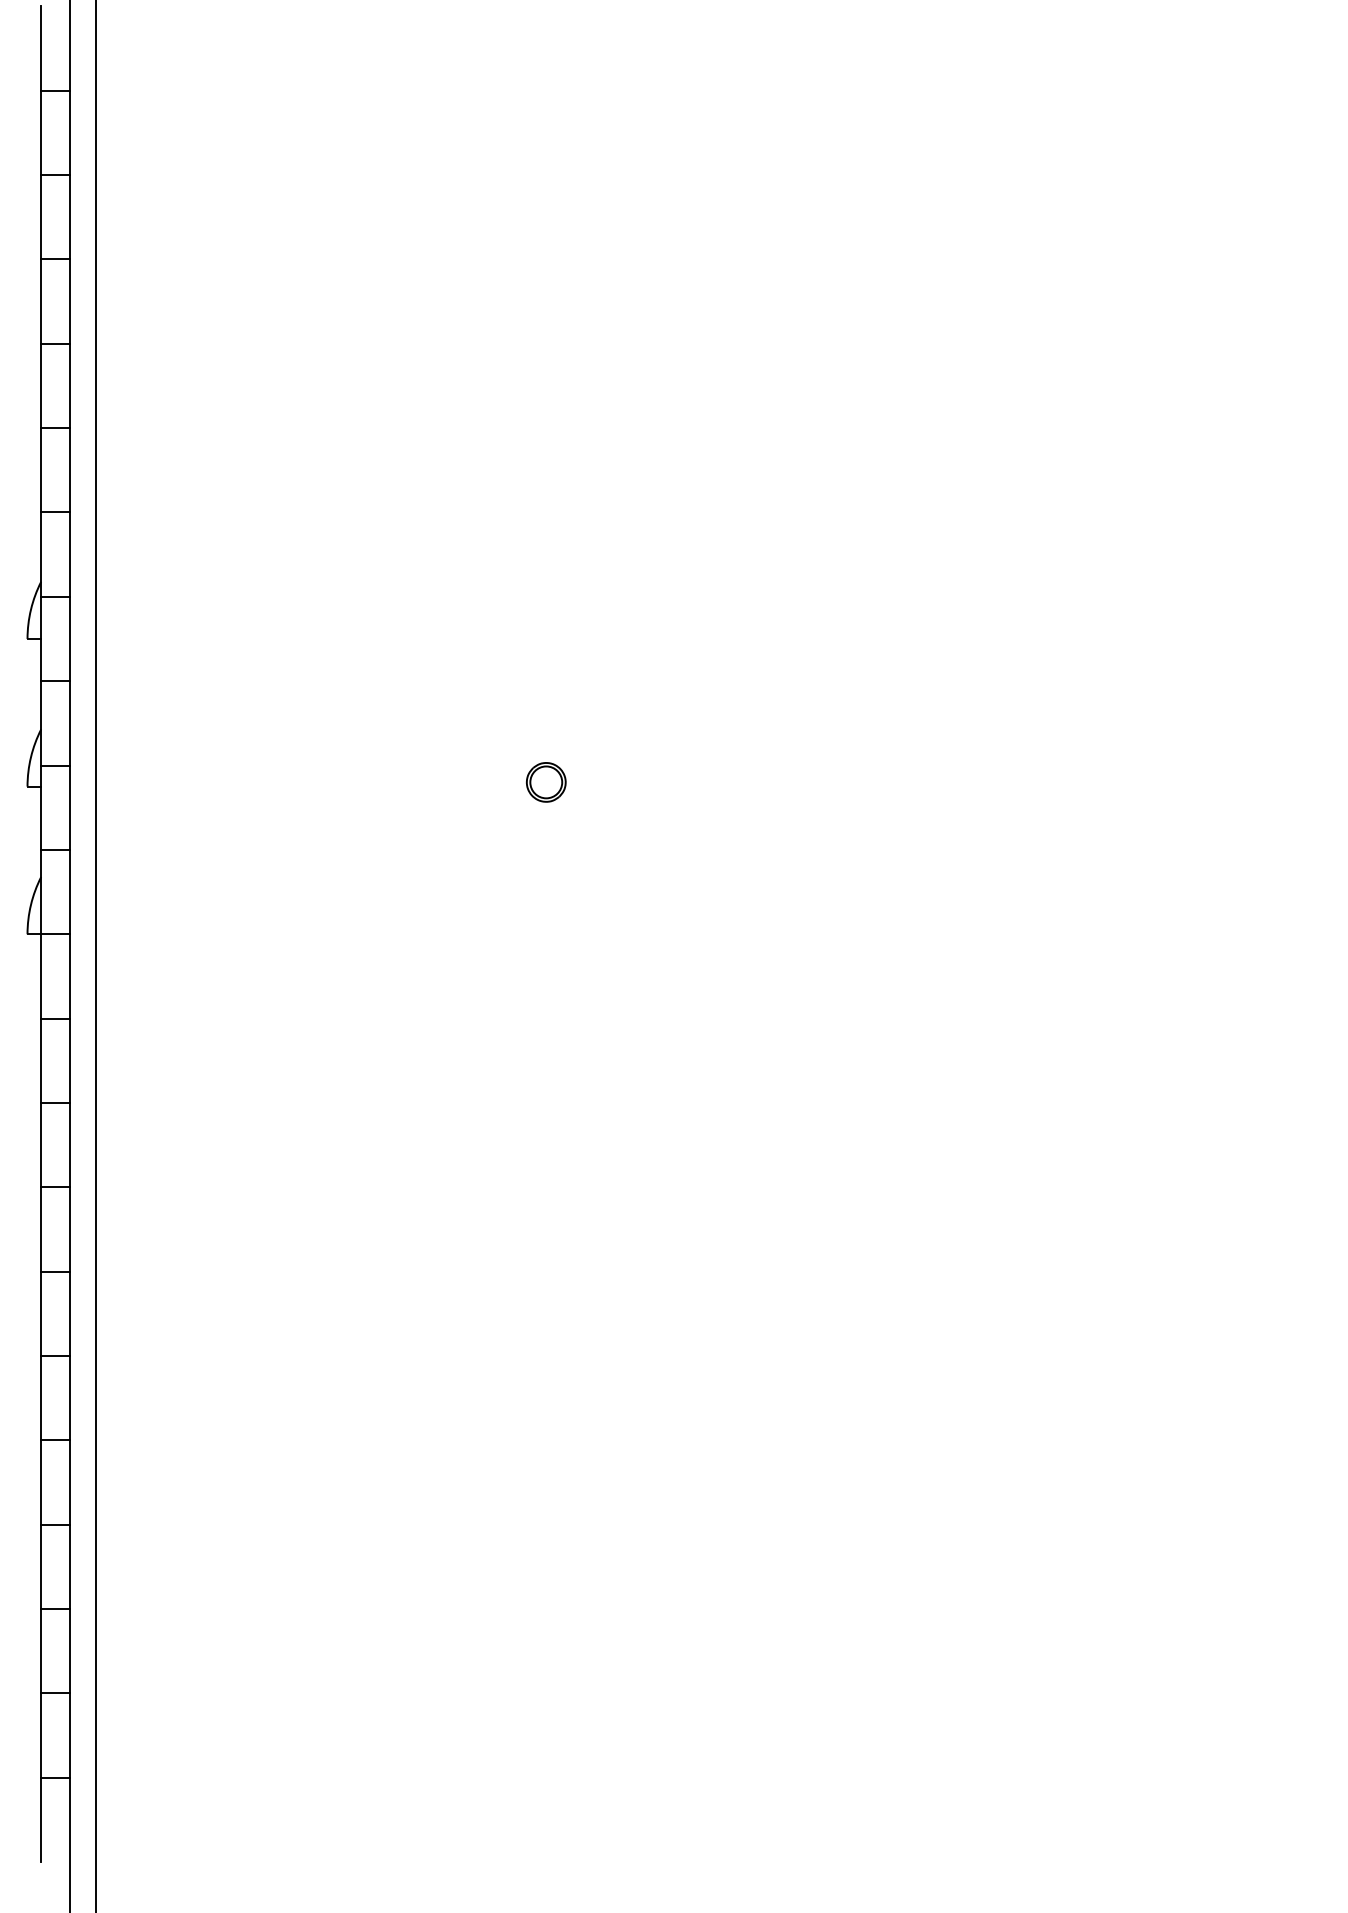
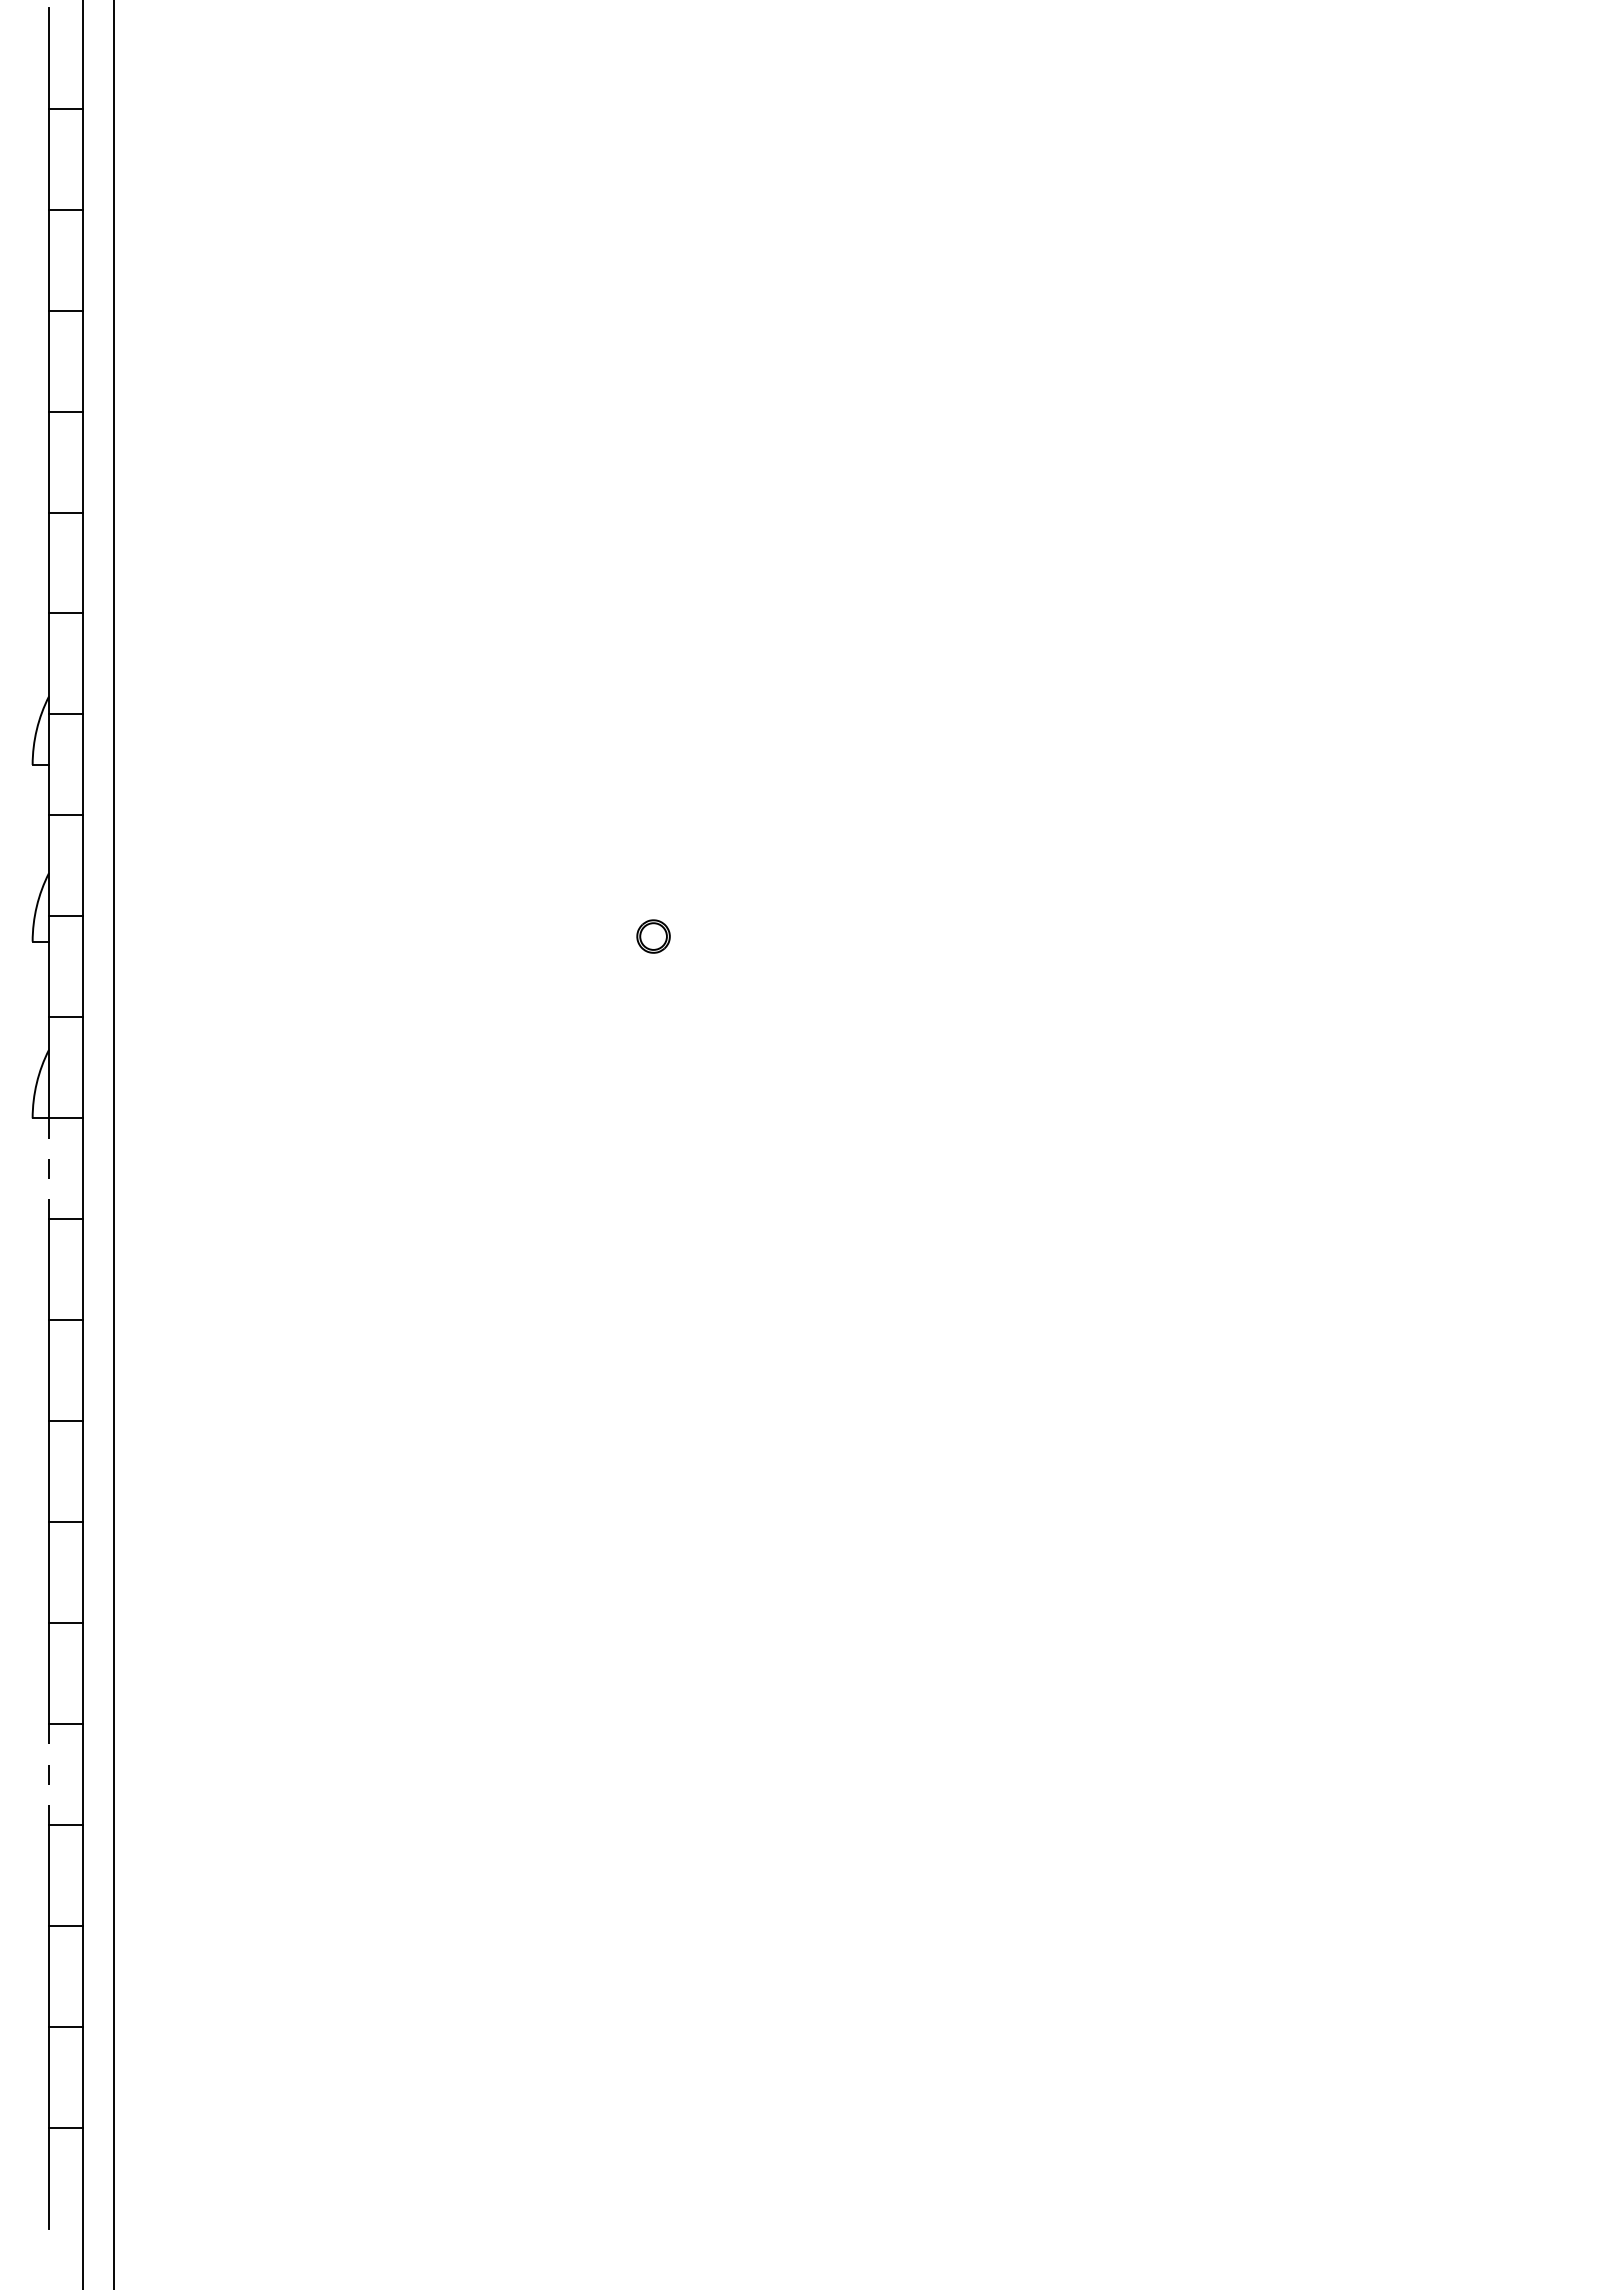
part: (546, 782) -> (653, 936), size x0.7
line: (41, 976) -> (49, 1169), solid -> dashed
line: (41, 1483) -> (49, 1775), solid -> dashed

